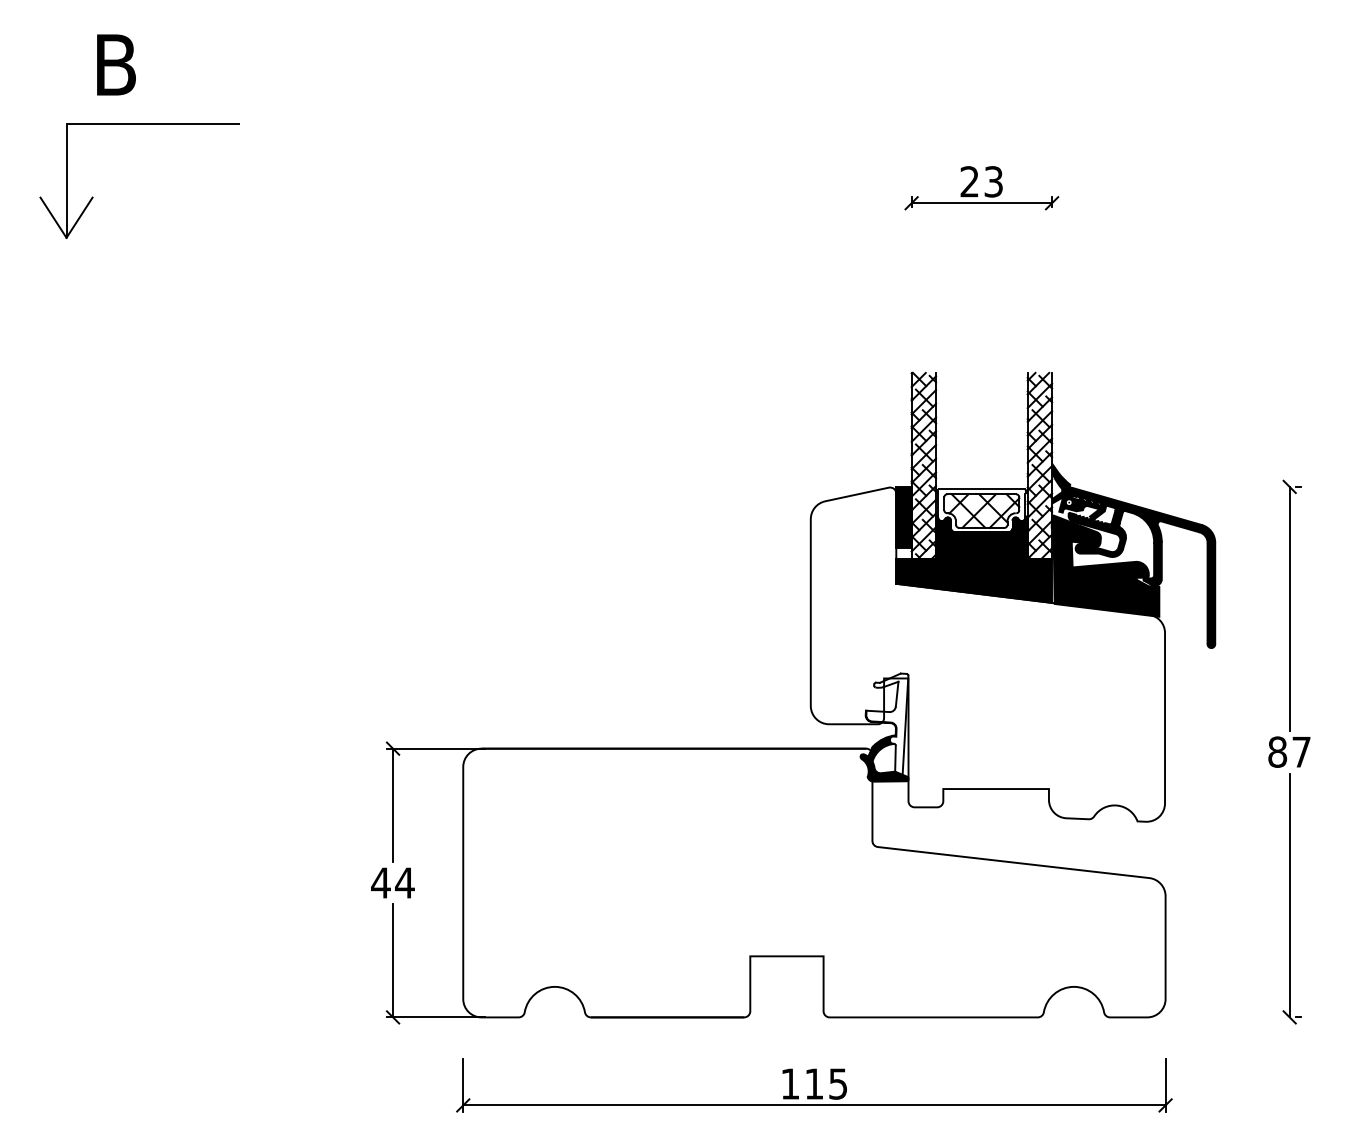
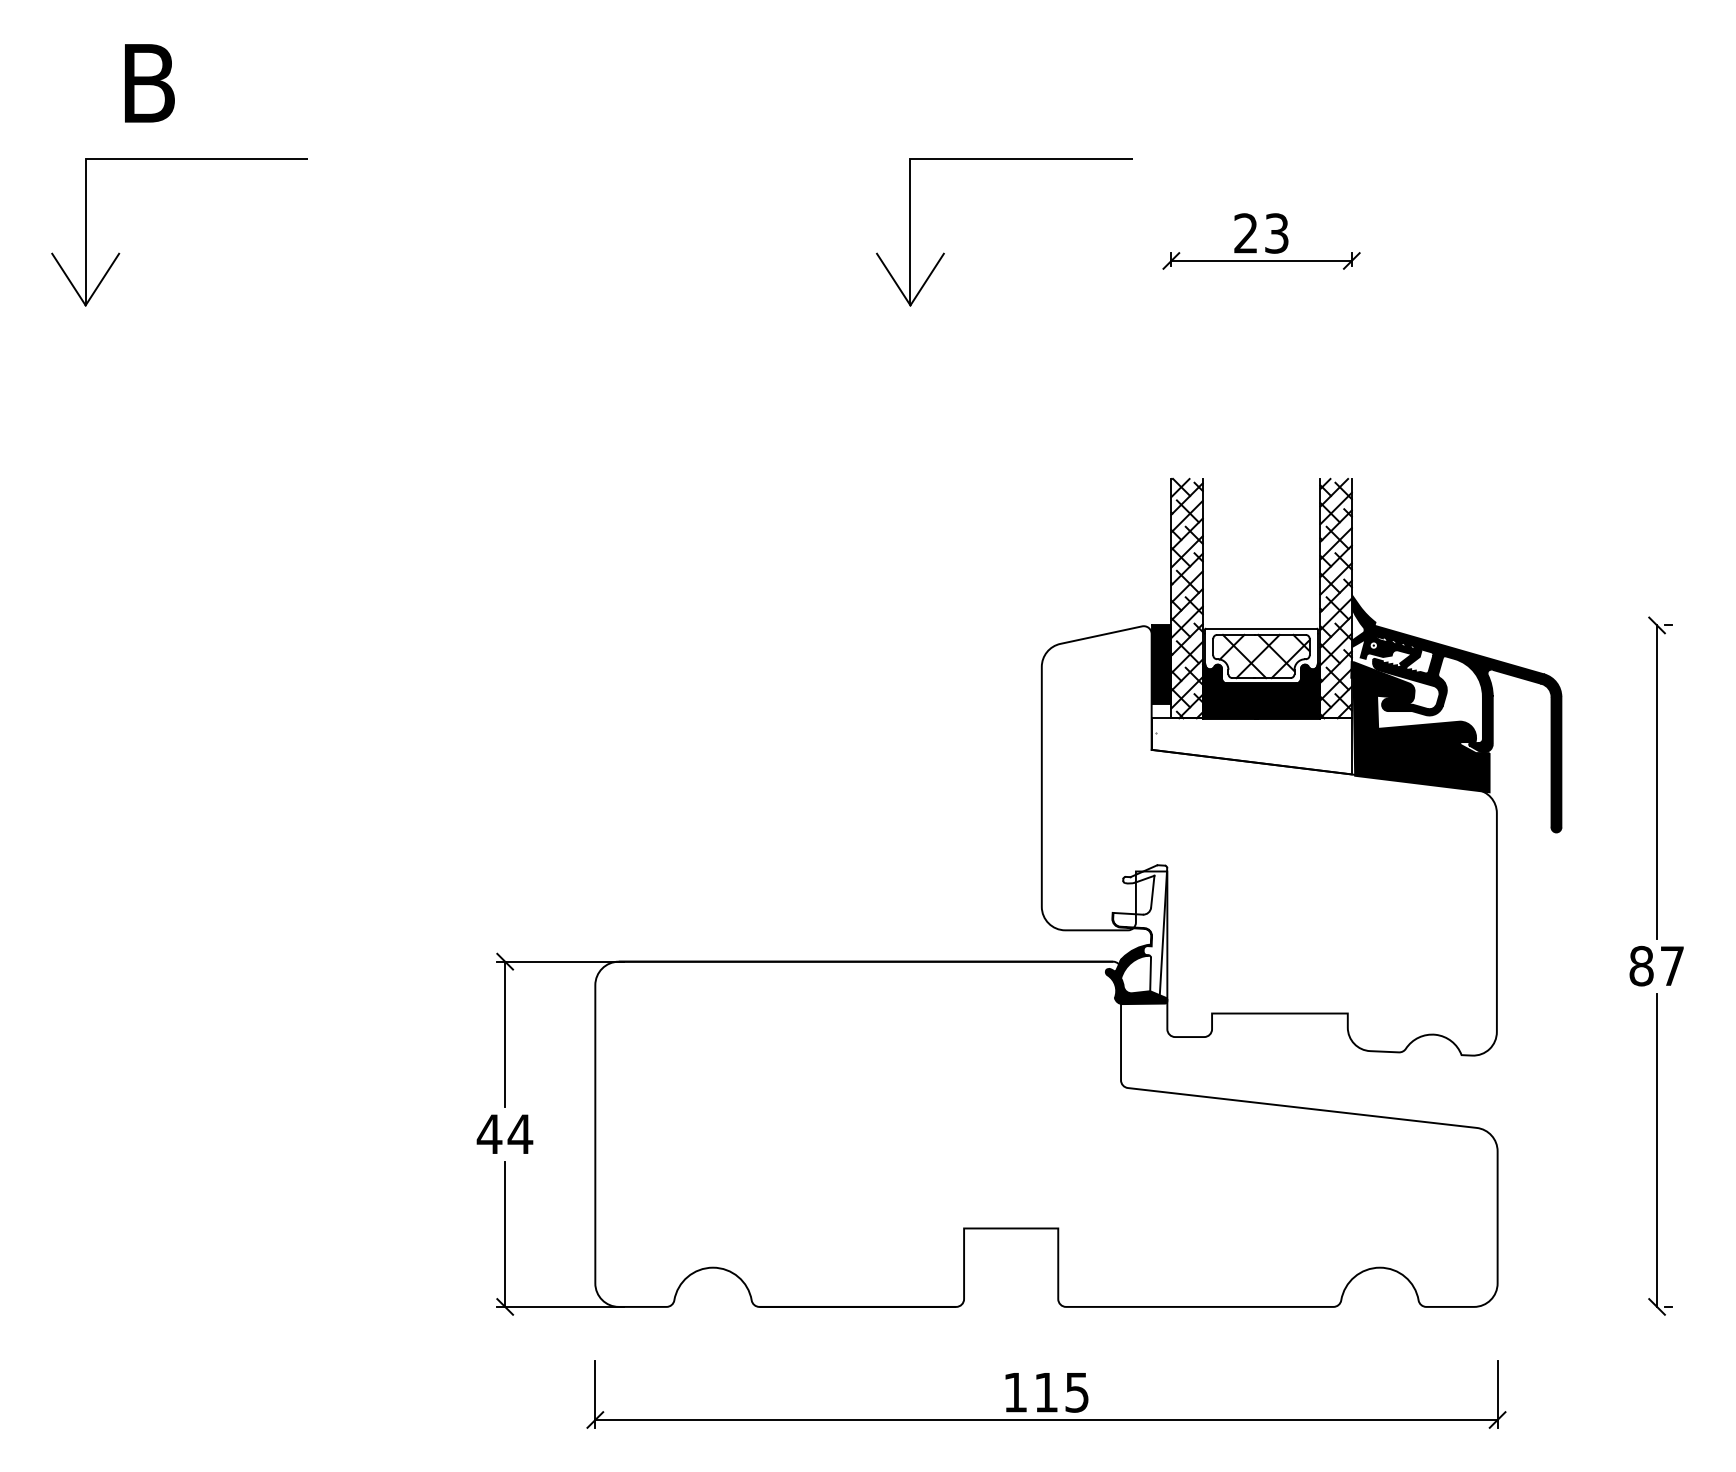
part: (735, 197) -> (945, 253), added
fill: (974, 580) -> (1252, 745), removed

